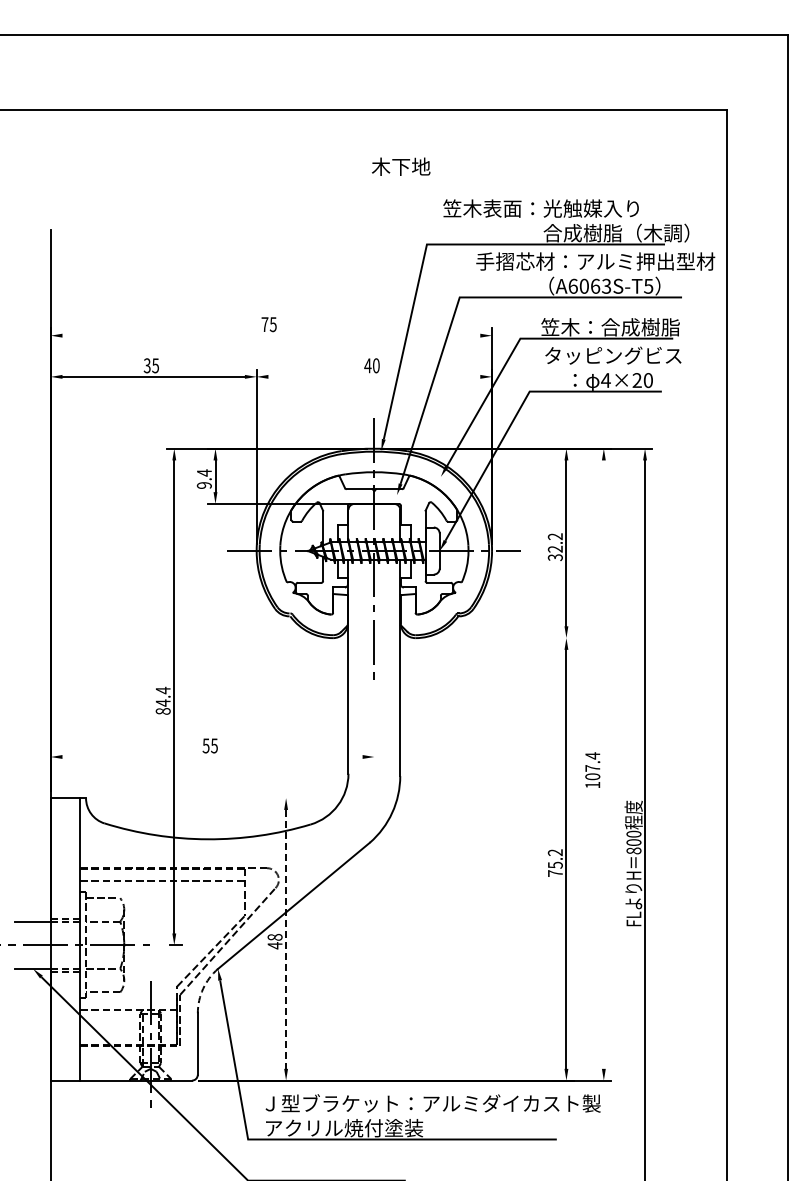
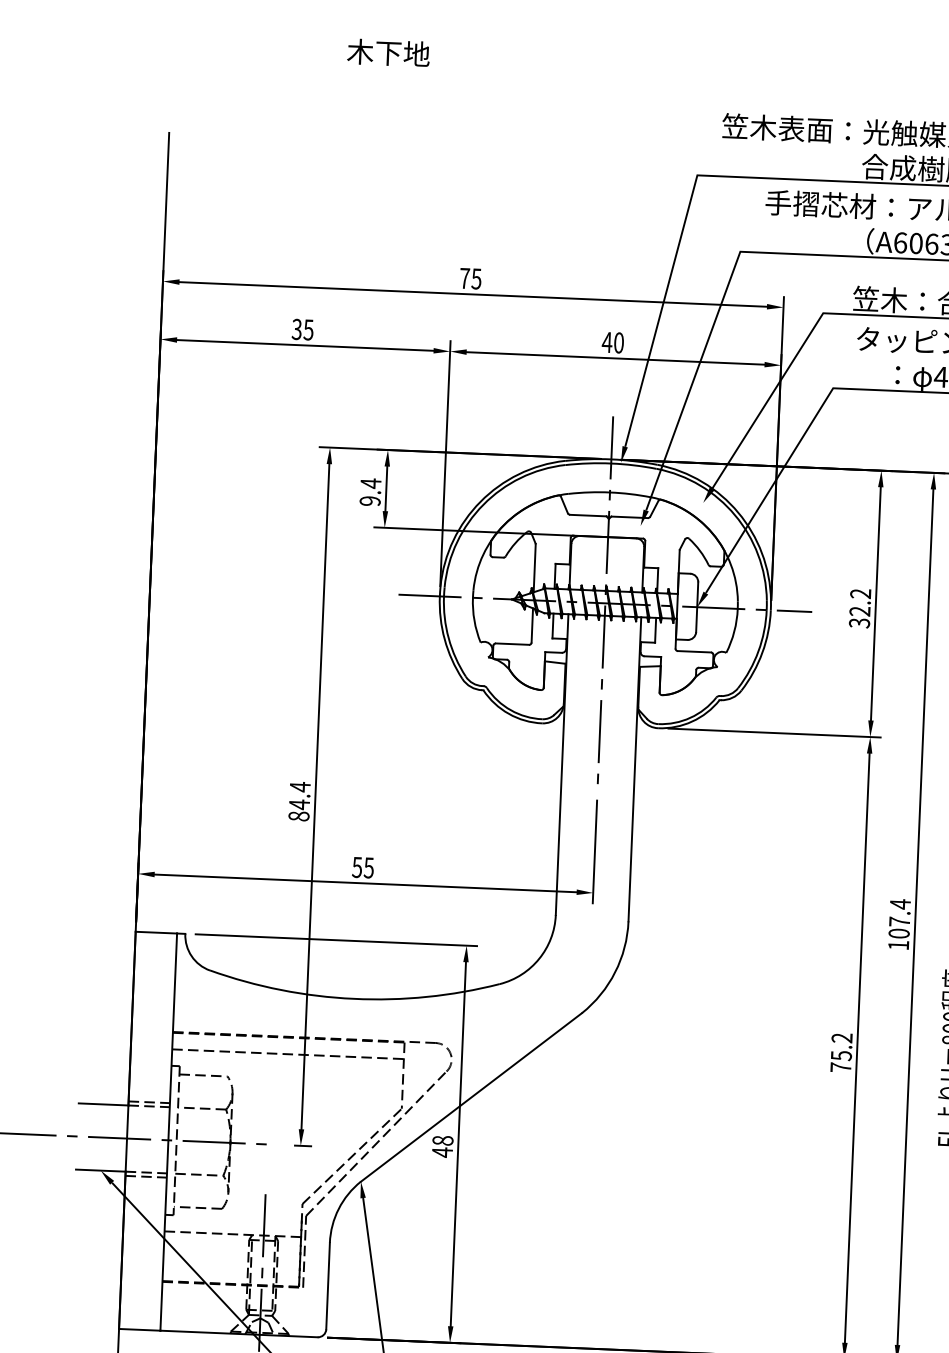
text: (401, 166) -> (389, 52), moved
line: (271, 335) -> (473, 294), added
line: (374, 376) -> (615, 357), added
line: (497, 638) -> (773, 733), added
line: (374, 727) -> (595, 851), added
line: (212, 757) -> (365, 884), added
line: (603, 764) -> (914, 916), added
line: (193, 798) -> (336, 940), added
line: (286, 939) -> (458, 1144), dashed -> solid
arc: (203, 988) -> (339, 1208), dashed -> solid

